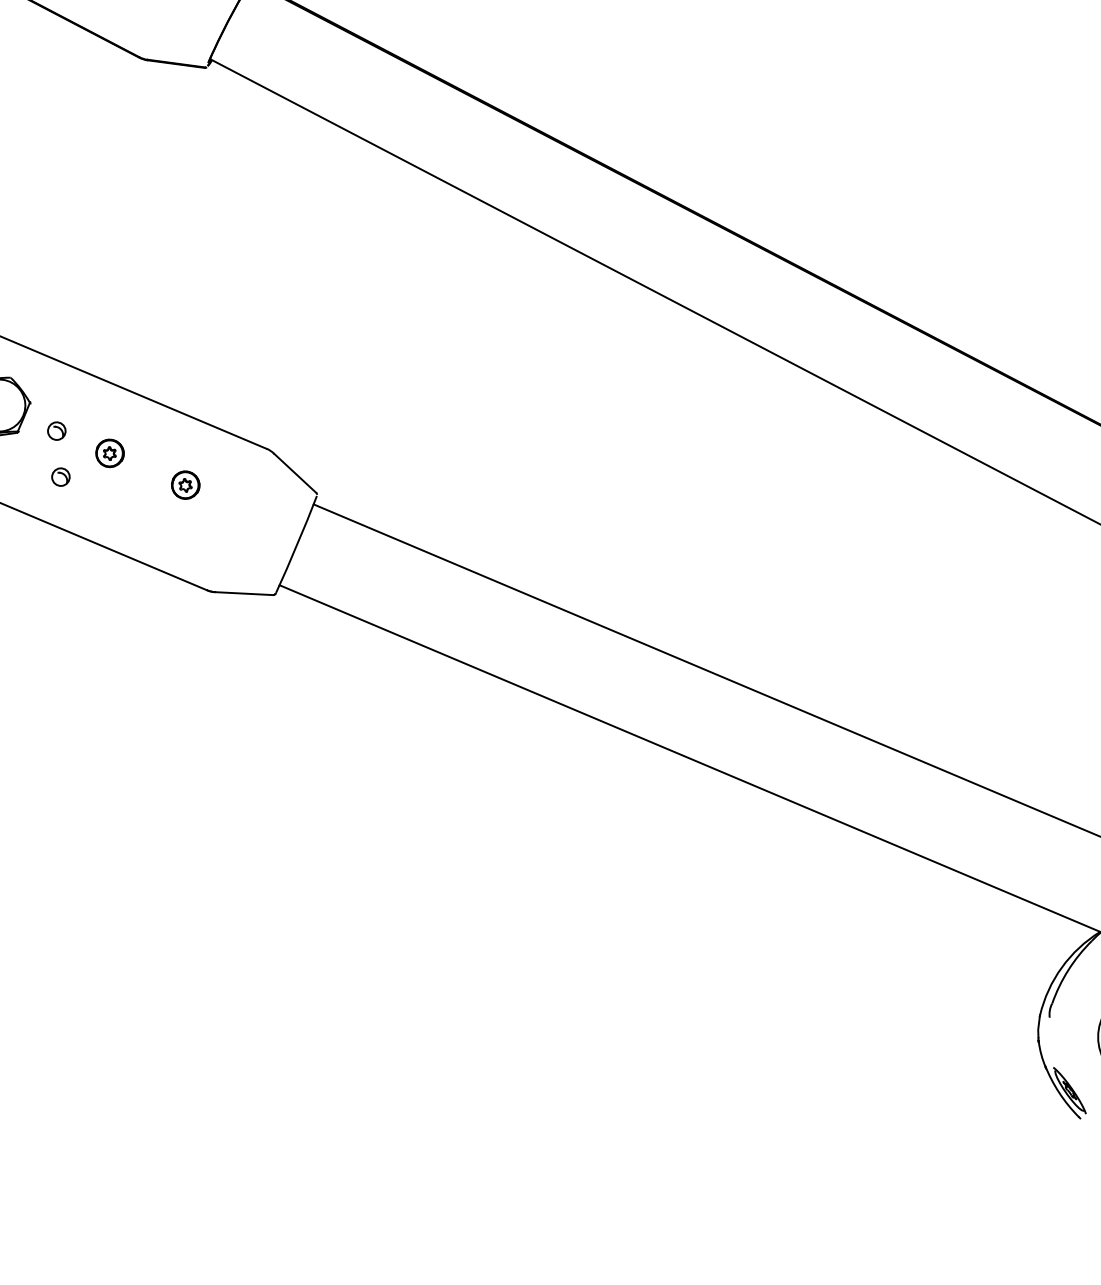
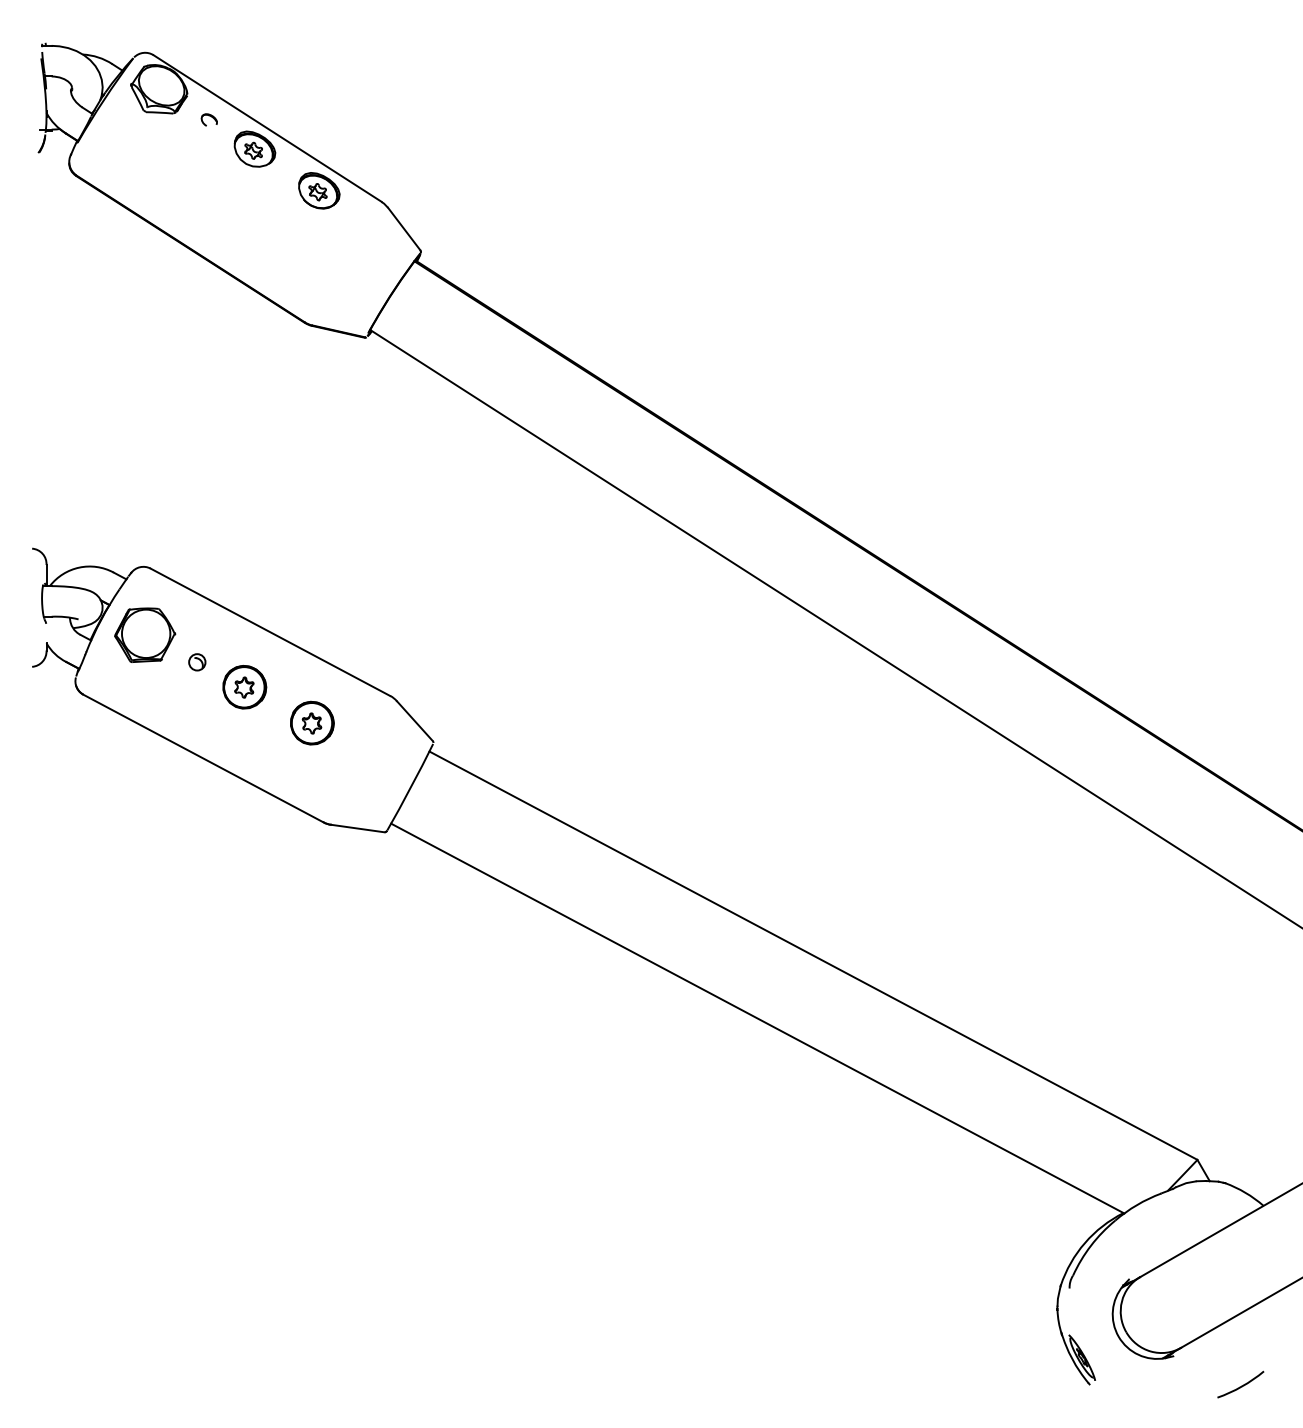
part: (109, 453) -> (244, 687), size x1.67
part: (61, 477) -> (197, 705), removed
part: (185, 484) -> (312, 722), size x1.67

